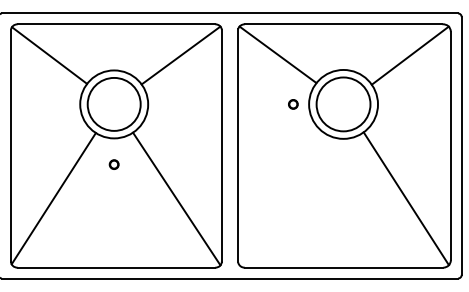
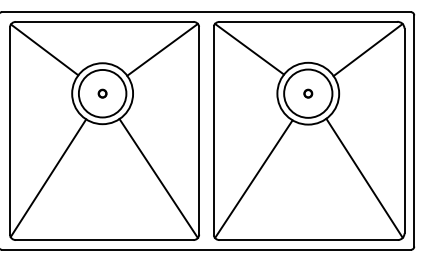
part: (293, 104) -> (308, 93), moved
part: (114, 164) -> (102, 93), moved
line: (282, 200) -> (253, 179), added

